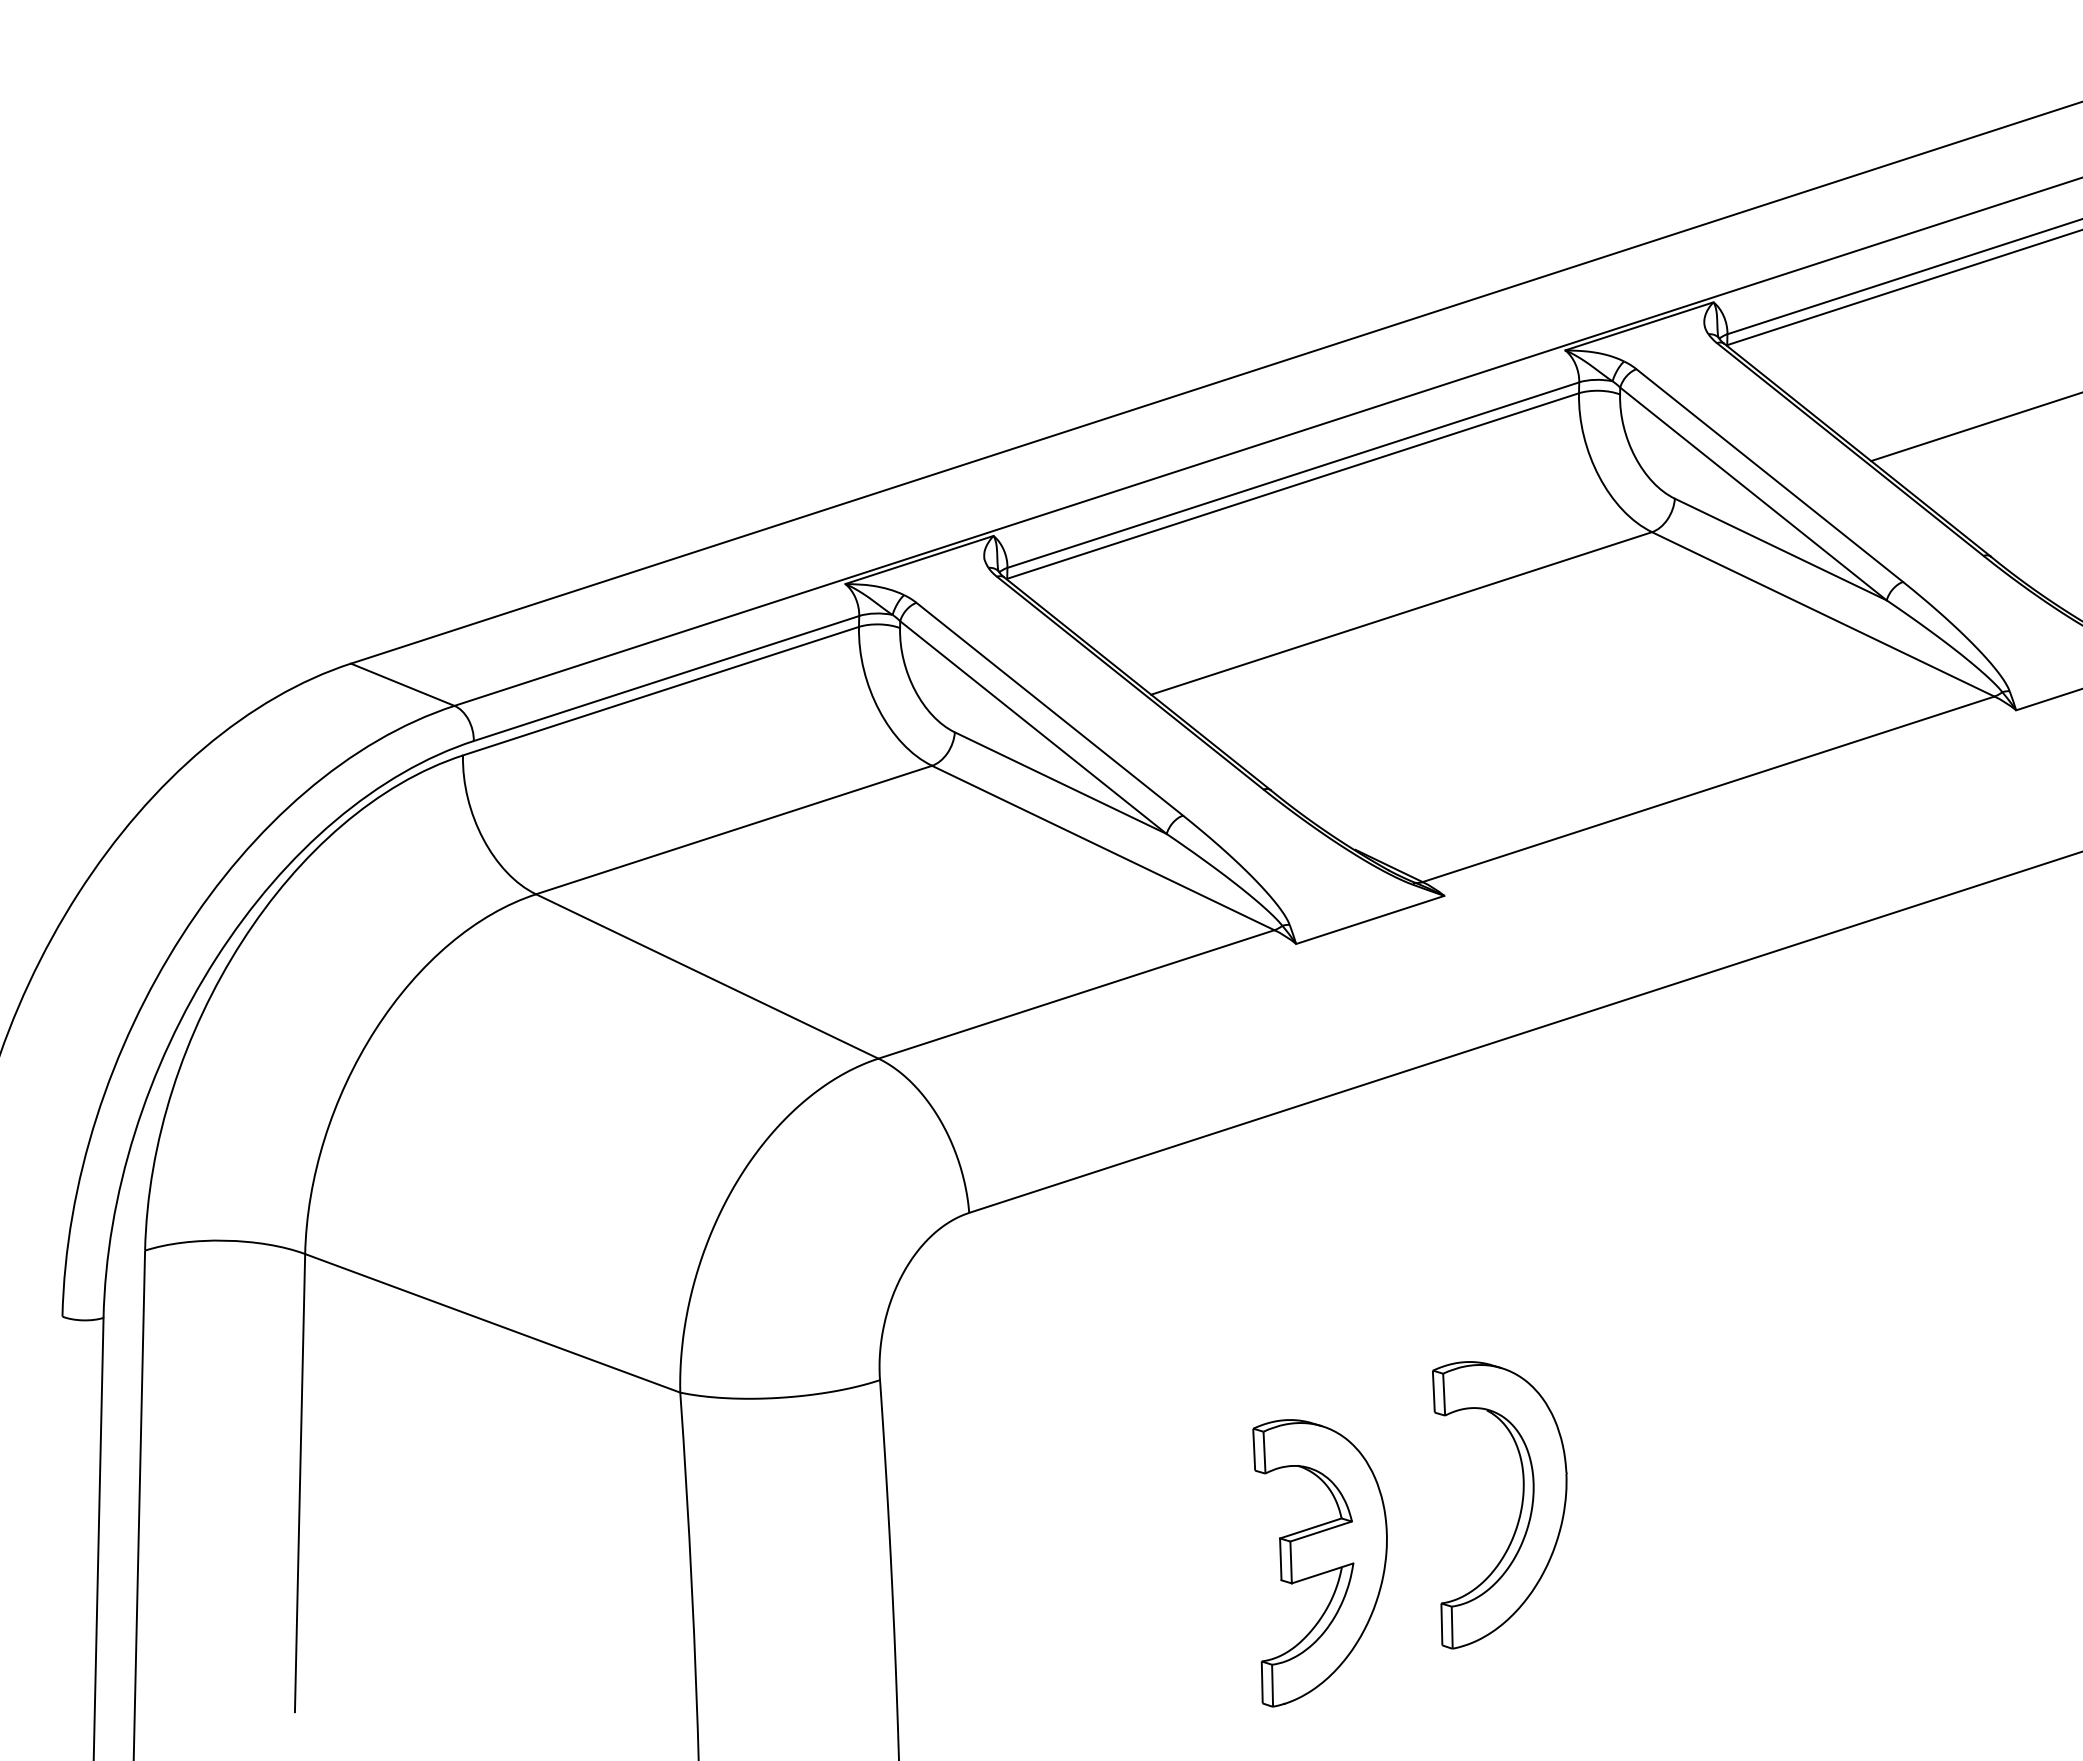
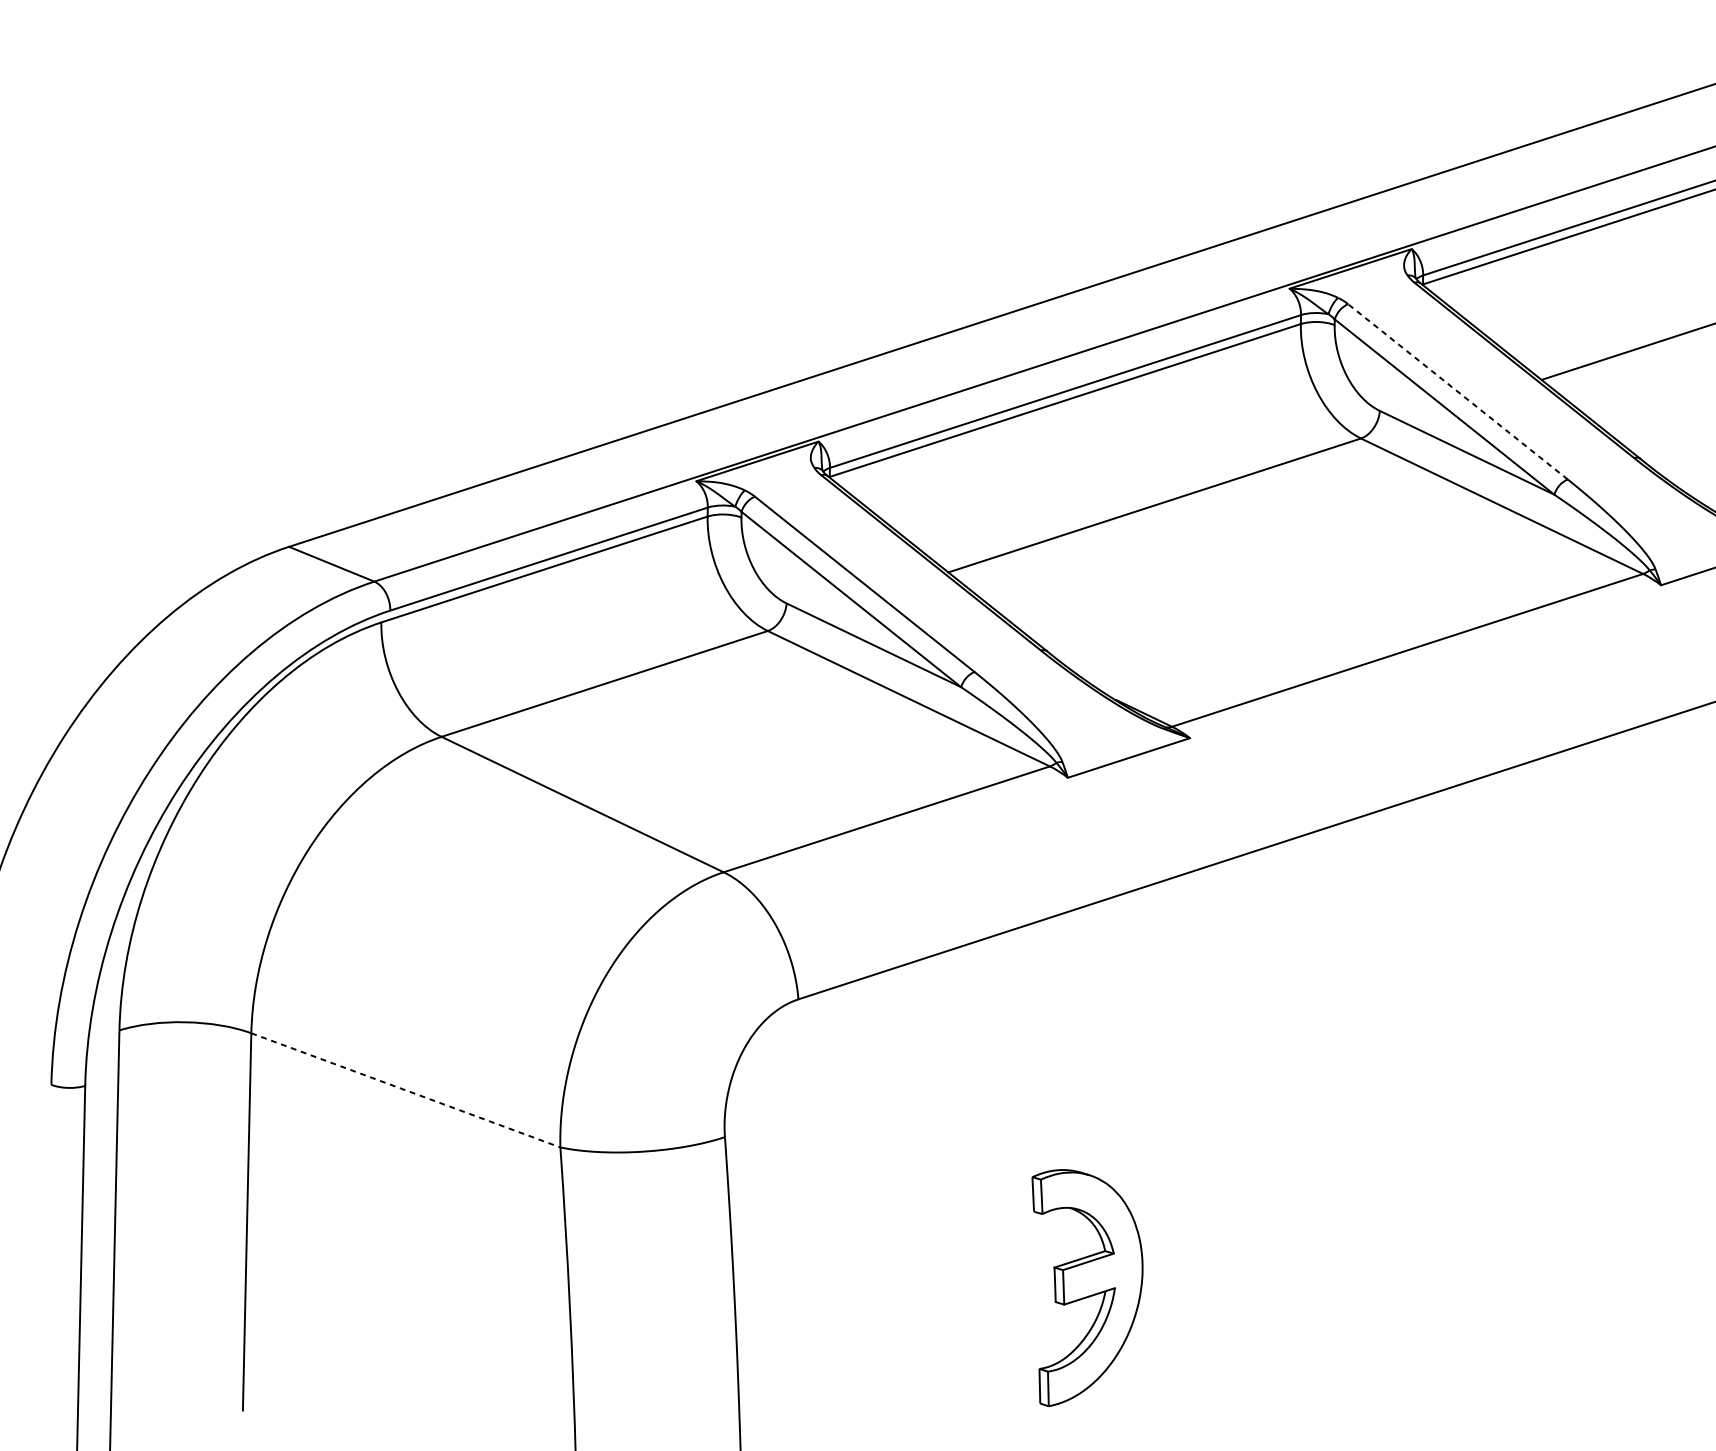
line: (1769, 475) -> (1457, 391), solid -> dashed
line: (492, 1323) -> (405, 1090), solid -> dashed
part: (1520, 1507) -> (1252, 1242), removed

